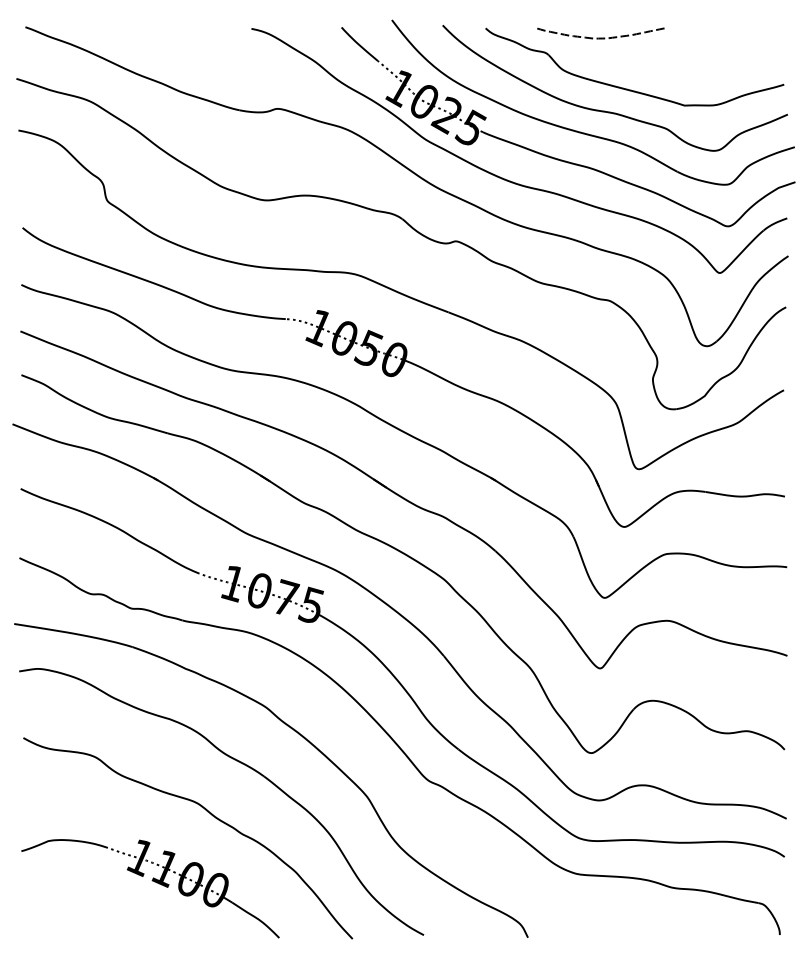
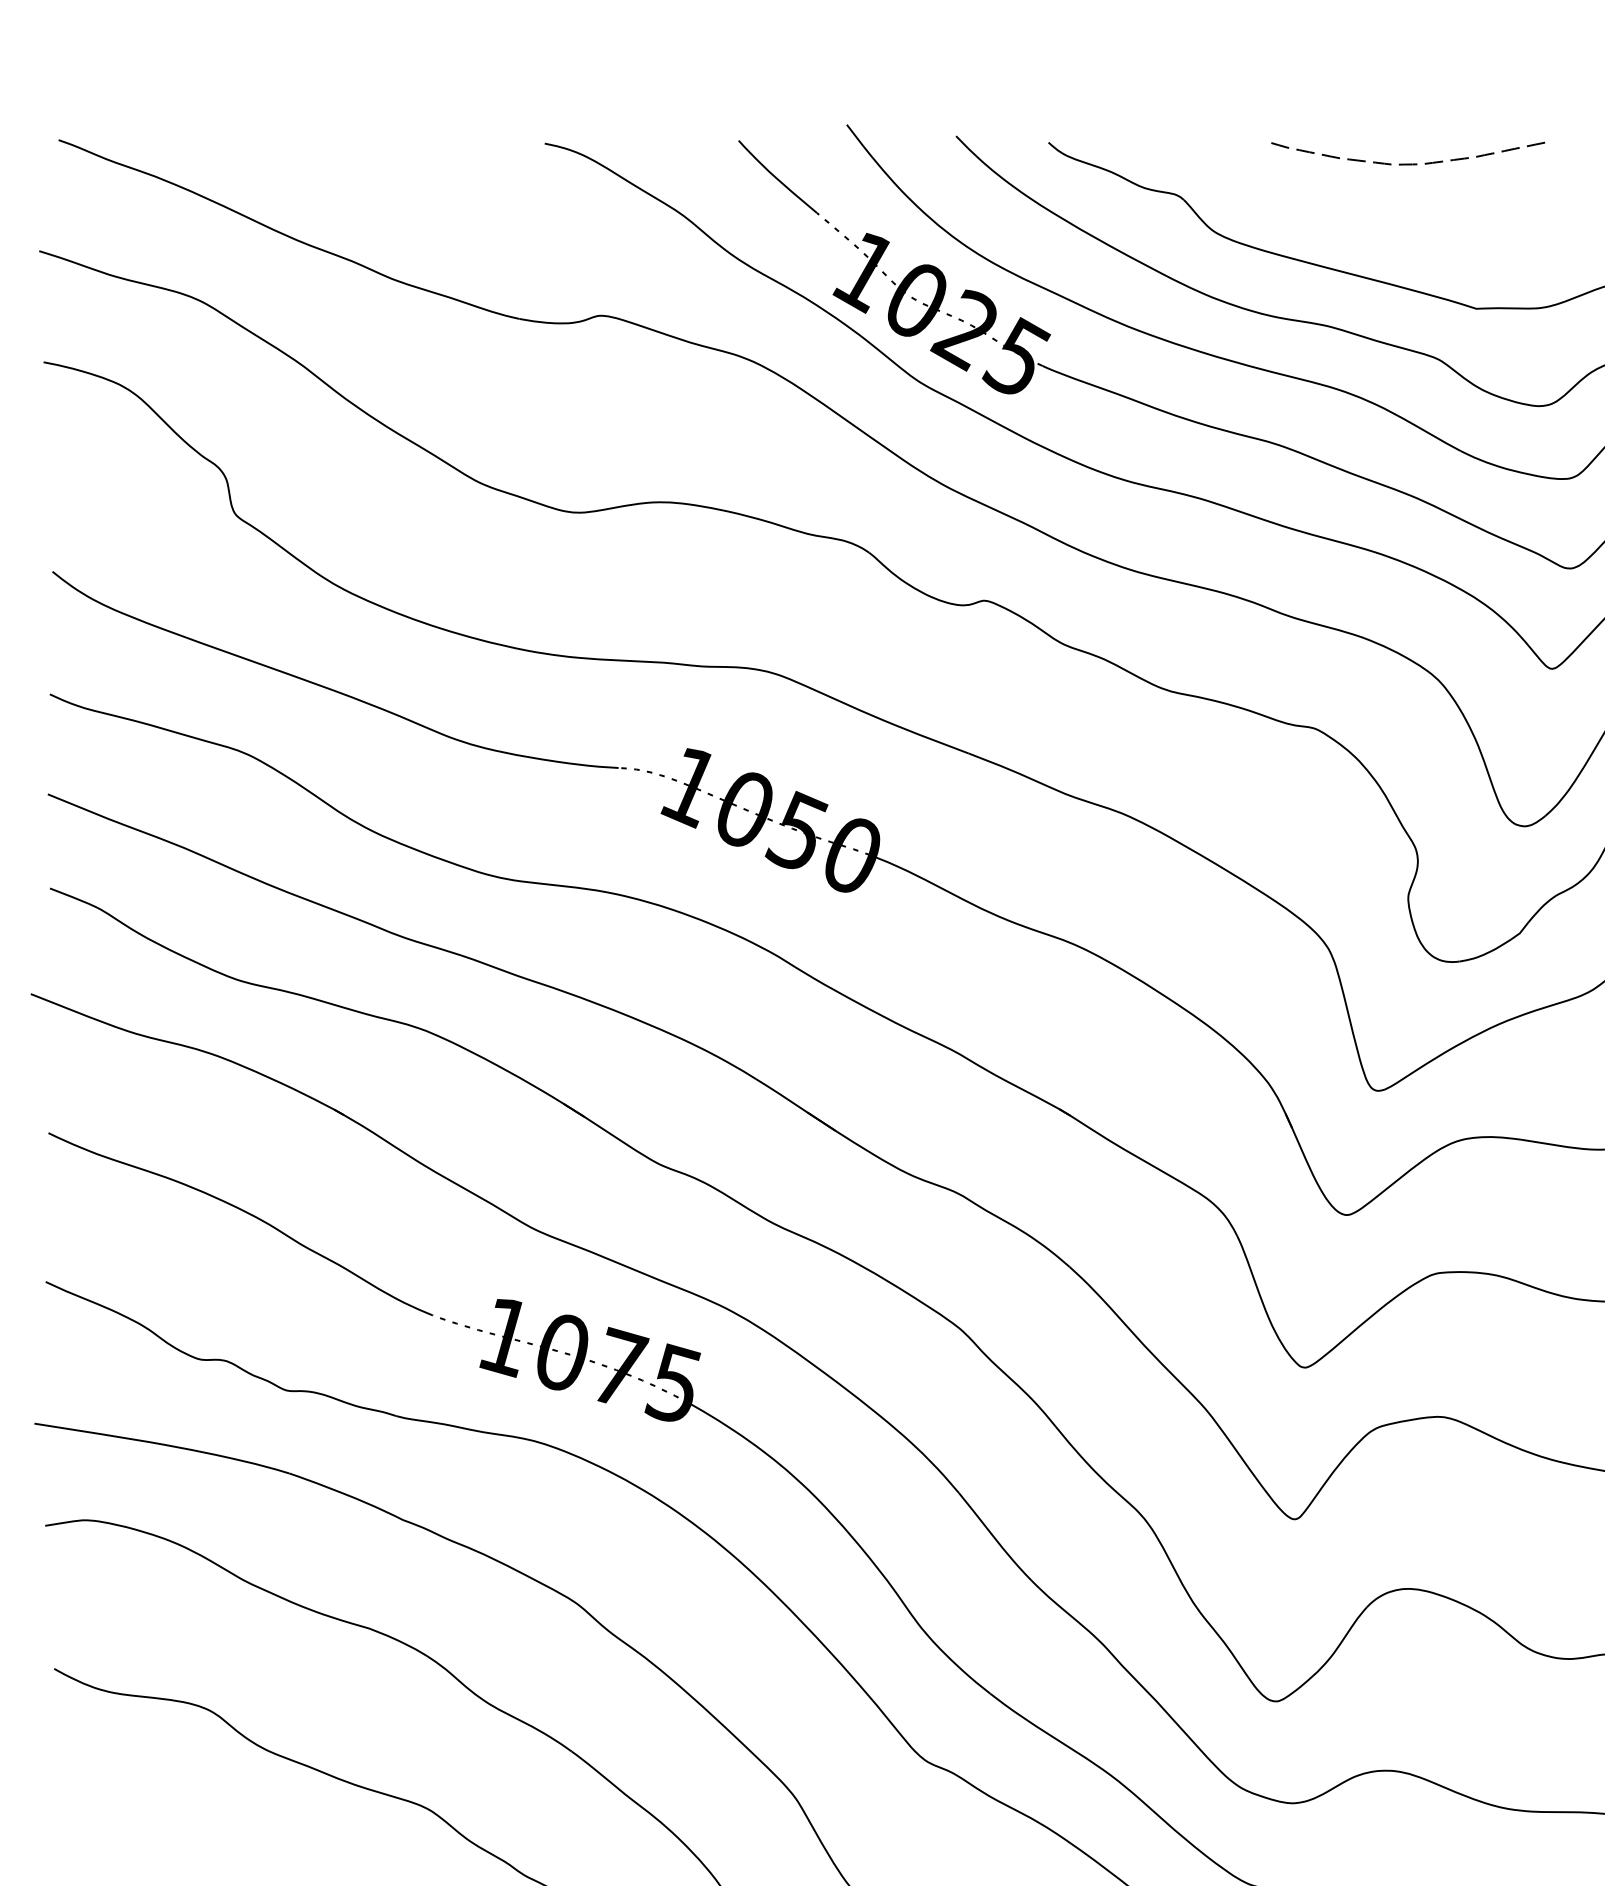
curve: (600, 37) -> (1407, 162), moved

